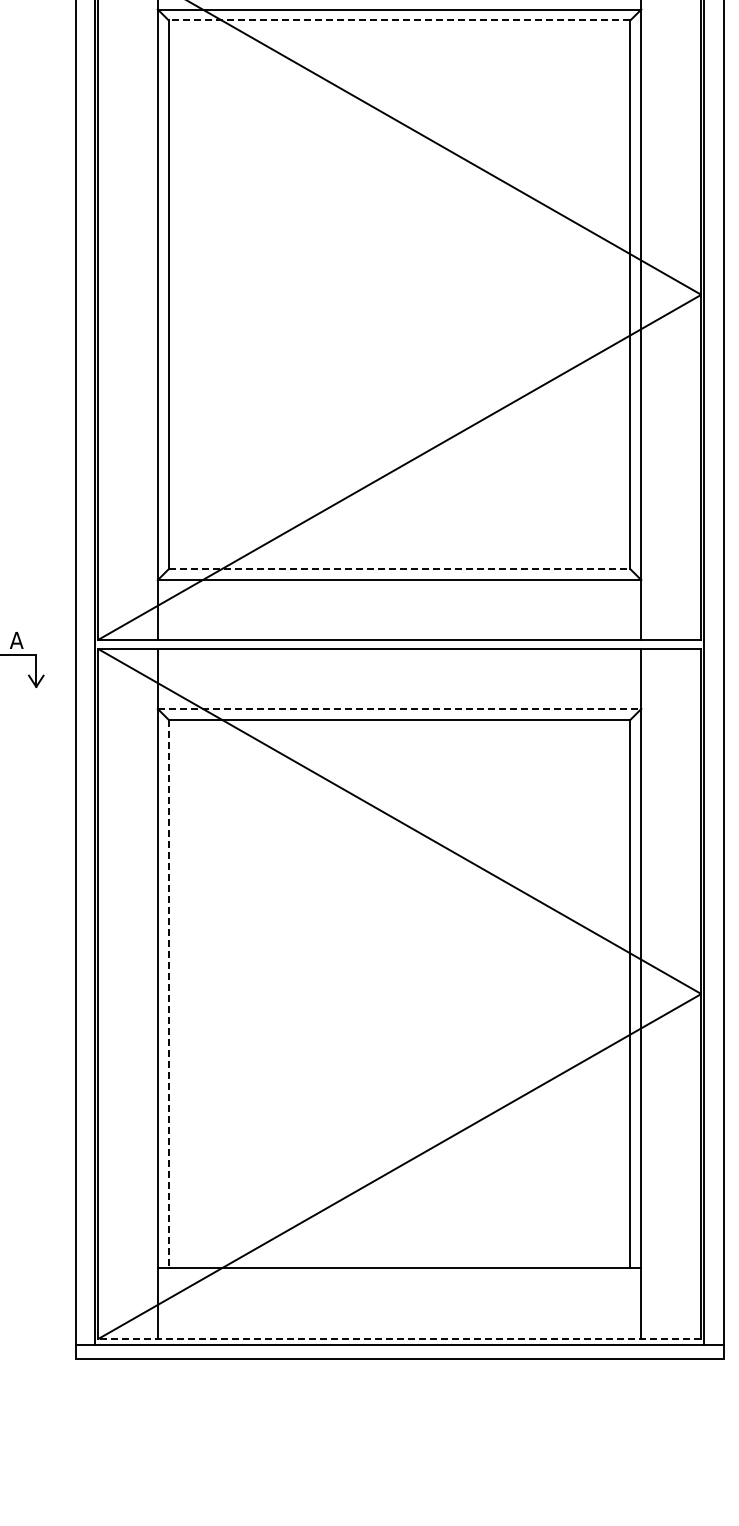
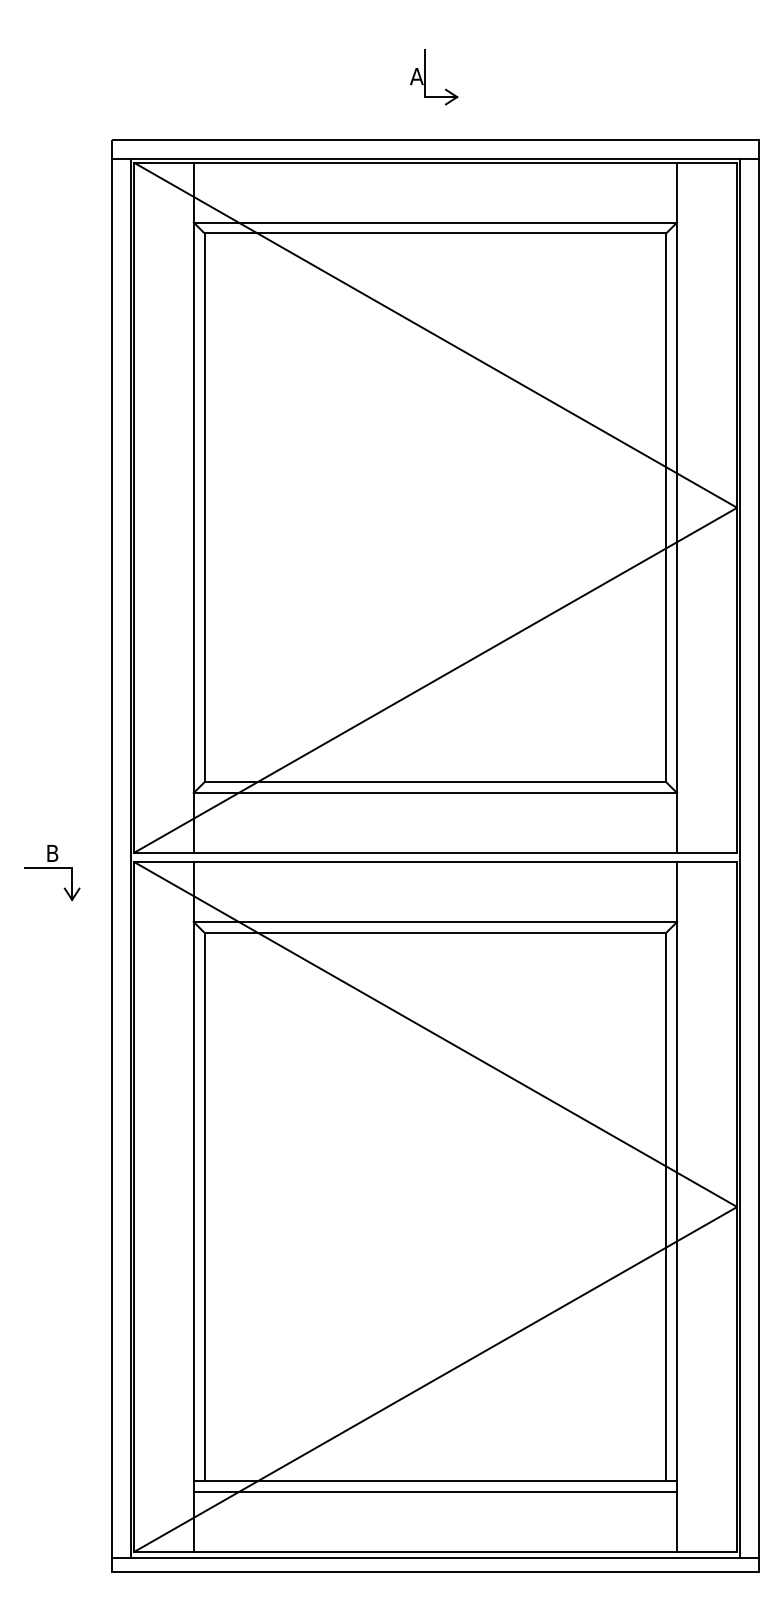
line: (399, 20) -> (435, 233), dashed -> solid
line: (399, 569) -> (435, 782), dashed -> solid
text: (16, 639) -> (52, 852), A -> B
line: (399, 708) -> (435, 921), dashed -> solid
line: (168, 994) -> (204, 1207), dashed -> solid
line: (399, 1279) -> (435, 1492), added
line: (399, 1339) -> (435, 1552), dashed -> solid

